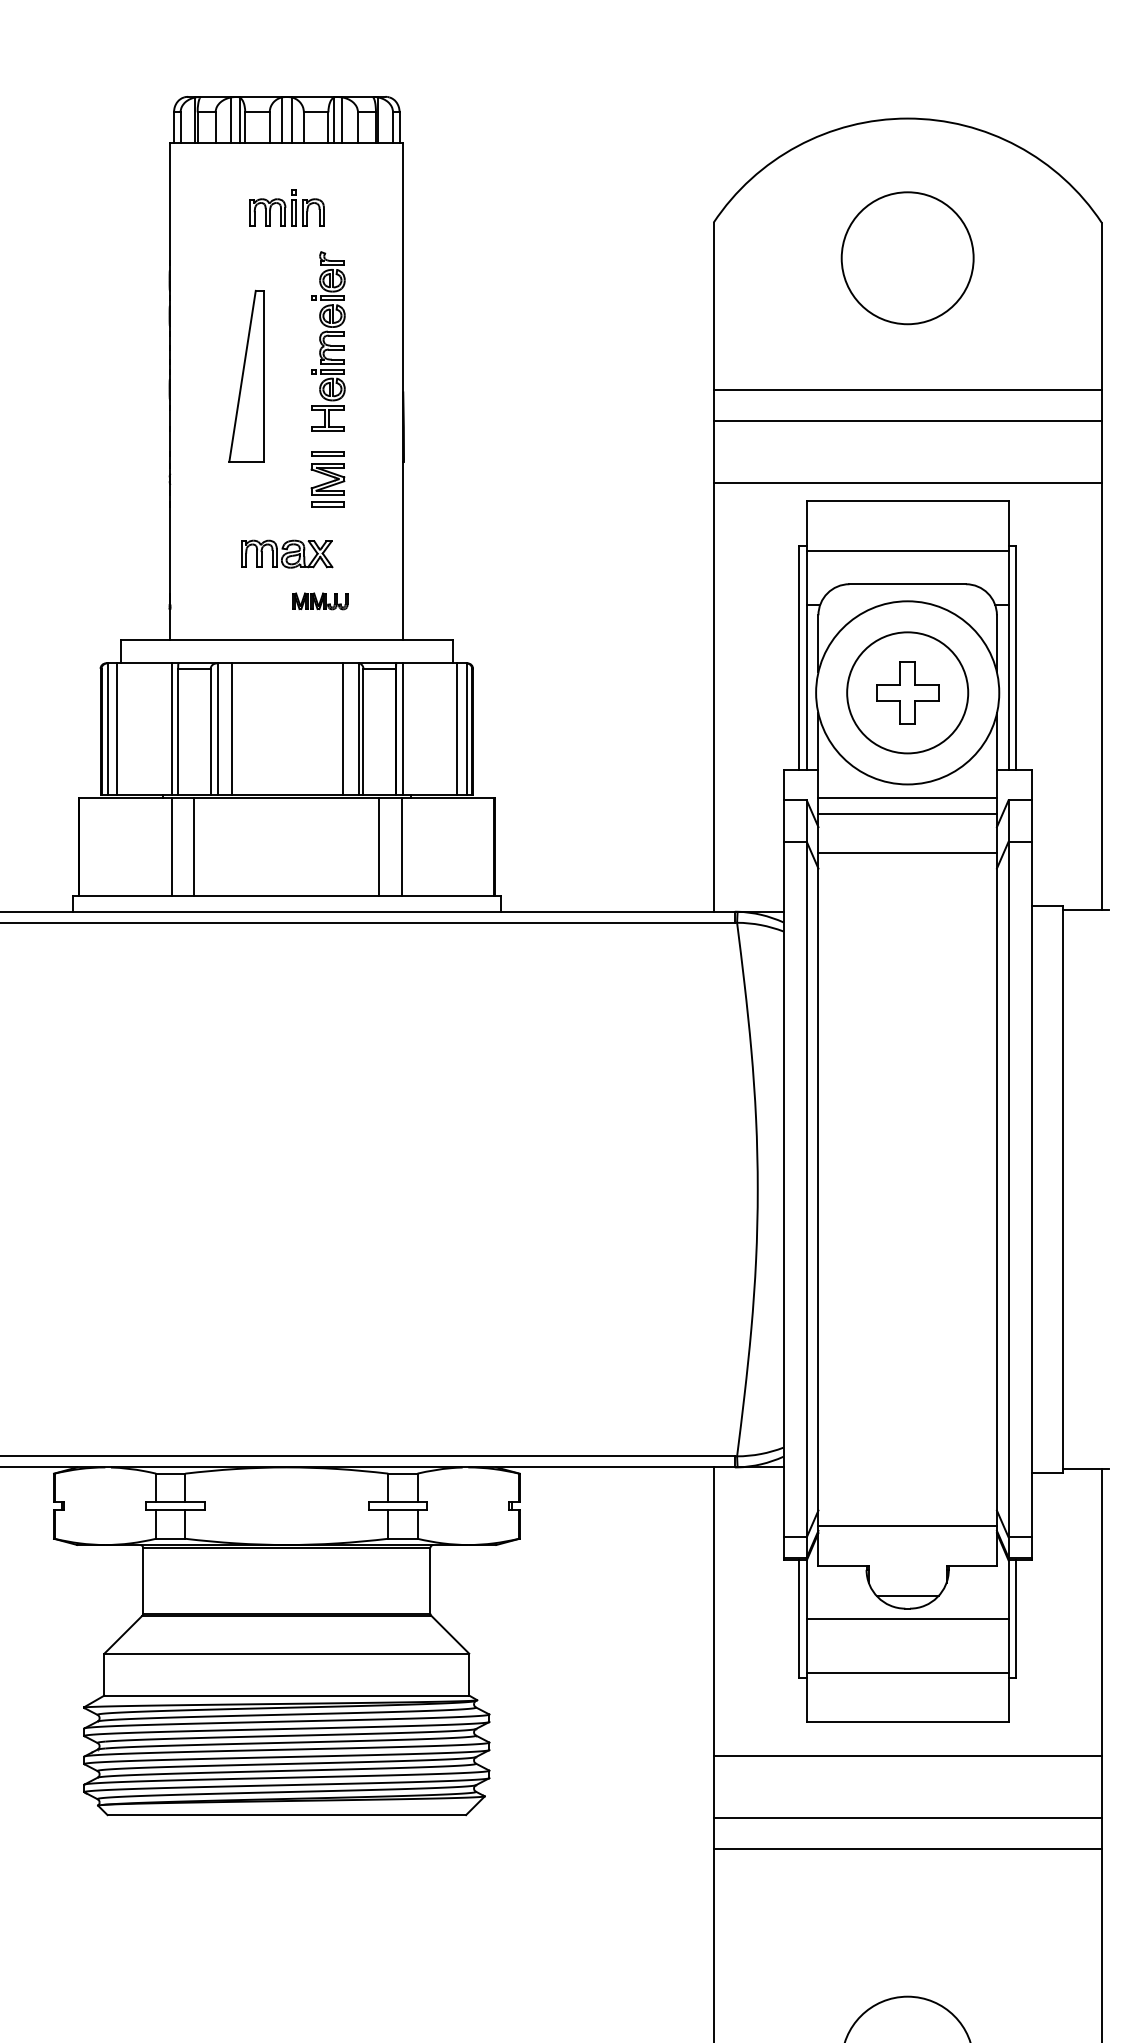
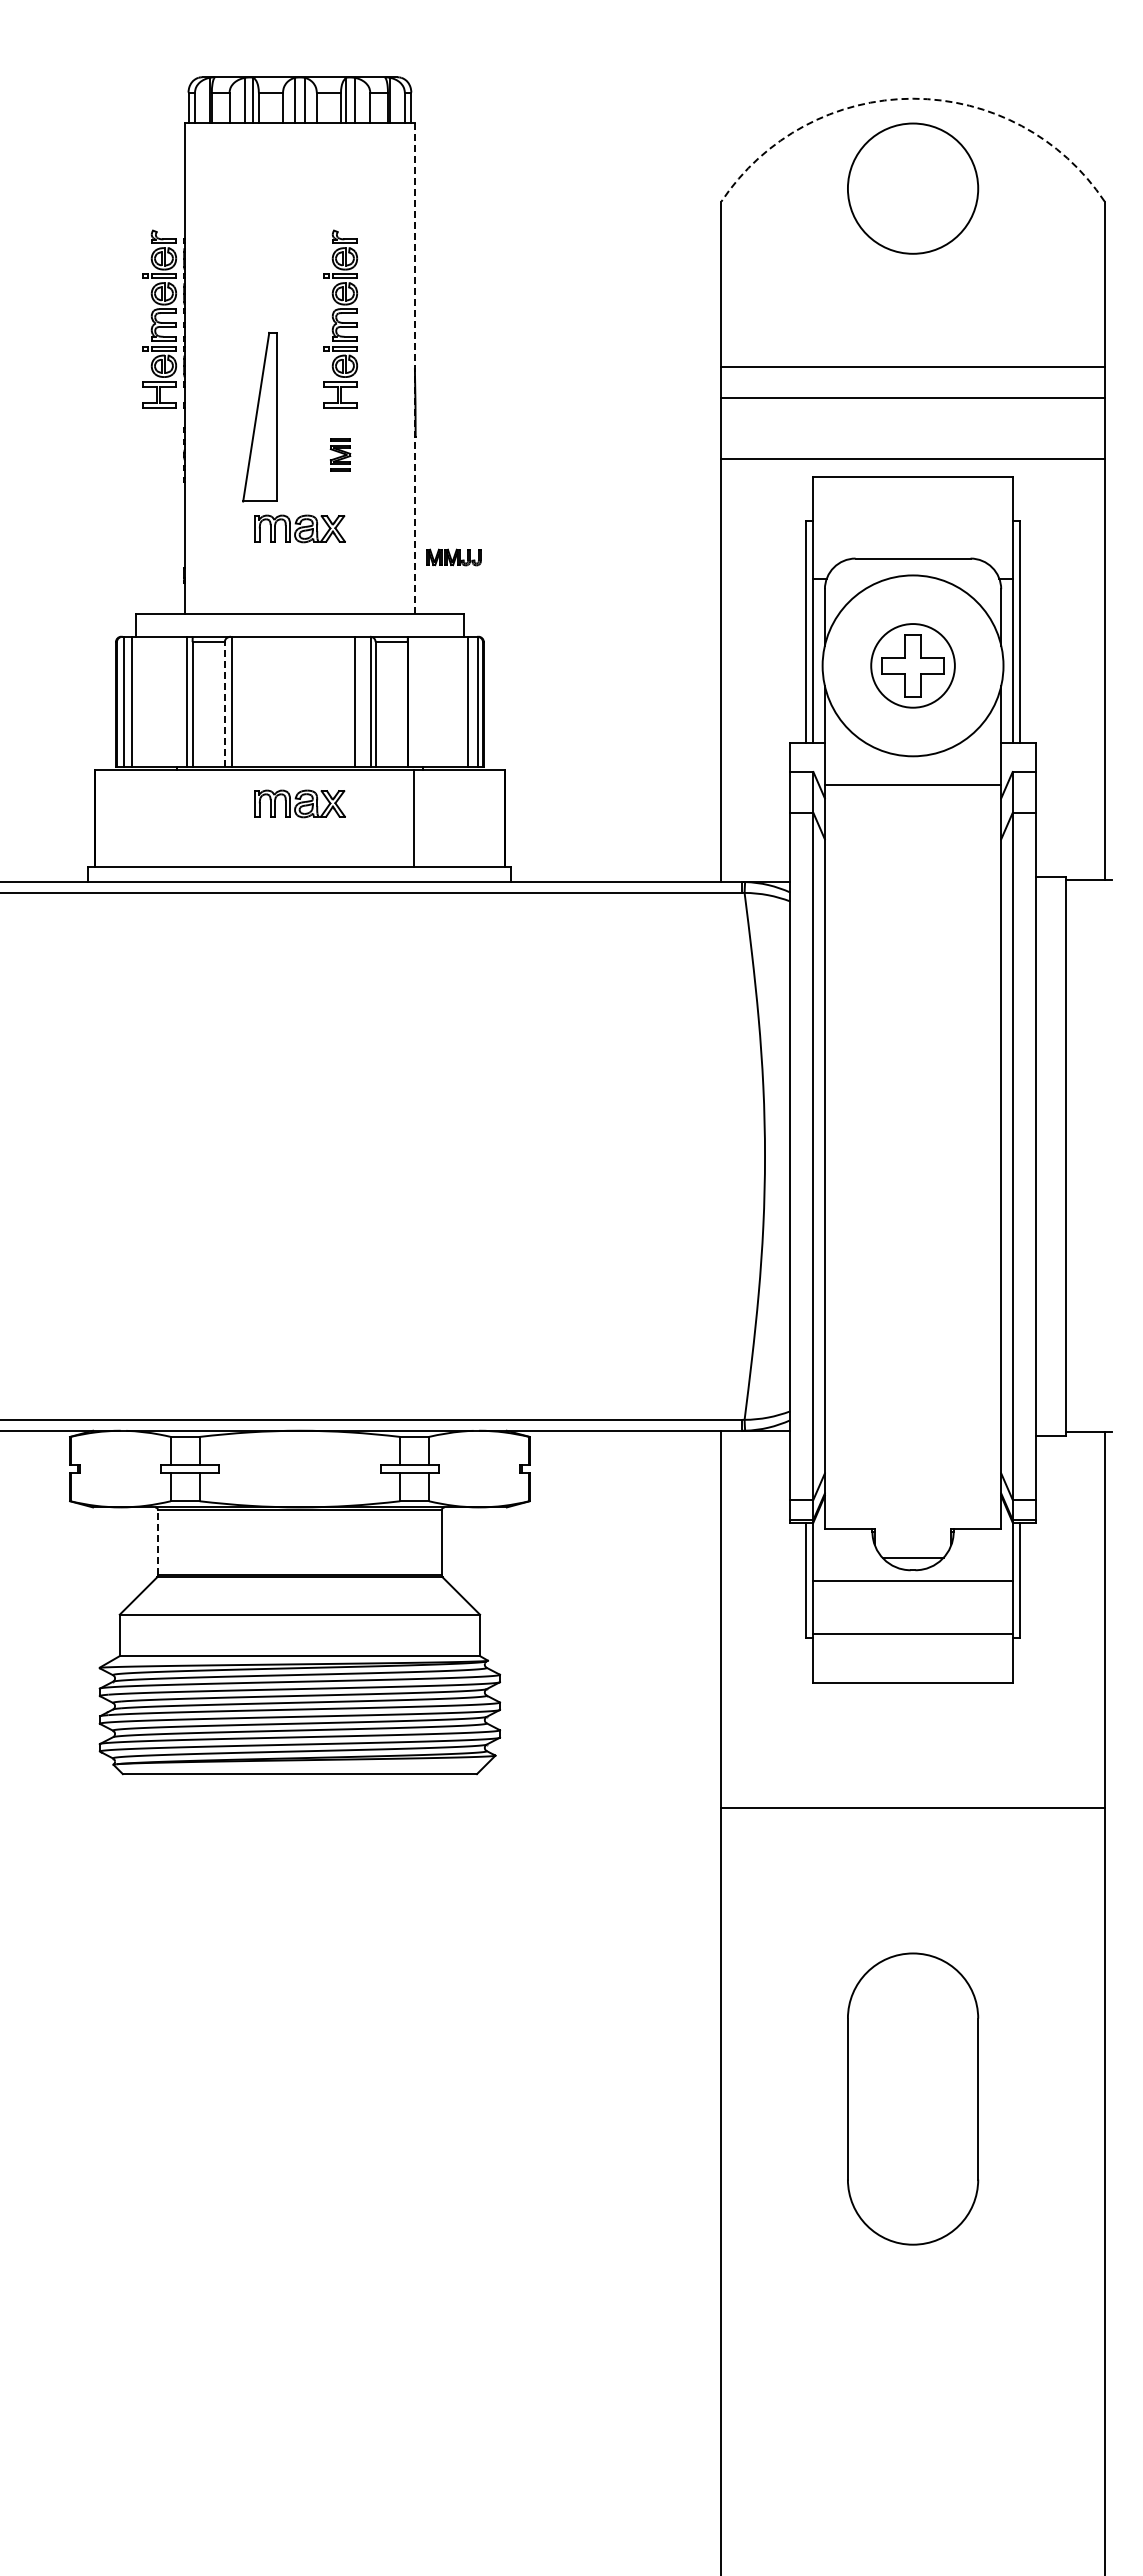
arc: (908, 118) -> (913, 98), solid -> dashed
part: (287, 207) -> (300, 186), removed
circle: (908, 258) -> (913, 188), moved
part: (144, 341) -> (159, 318), added
part: (245, 376) -> (259, 417), moved
line: (402, 392) -> (414, 369), solid -> dashed
part: (327, 478) -> (340, 454), size x0.6
line: (907, 550) -> (912, 525), removed
part: (319, 601) -> (453, 557), moved
circle: (907, 692) -> (912, 665), size x0.7
line: (232, 728) -> (246, 701), removed
line: (402, 728) -> (414, 701), removed
line: (210, 731) -> (224, 704), solid -> dashed
line: (907, 798) -> (912, 770), removed
part: (286, 832) -> (299, 803), added
line: (171, 847) -> (186, 818), removed
line: (194, 847) -> (208, 818), removed
line: (379, 847) -> (391, 818), removed
line: (907, 853) -> (912, 824), removed
line: (907, 1525) -> (912, 1488), removed
line: (143, 1580) -> (158, 1542), solid -> dashed
line: (907, 1755) -> (912, 1715), removed
line: (907, 1818) -> (912, 1777), removed

